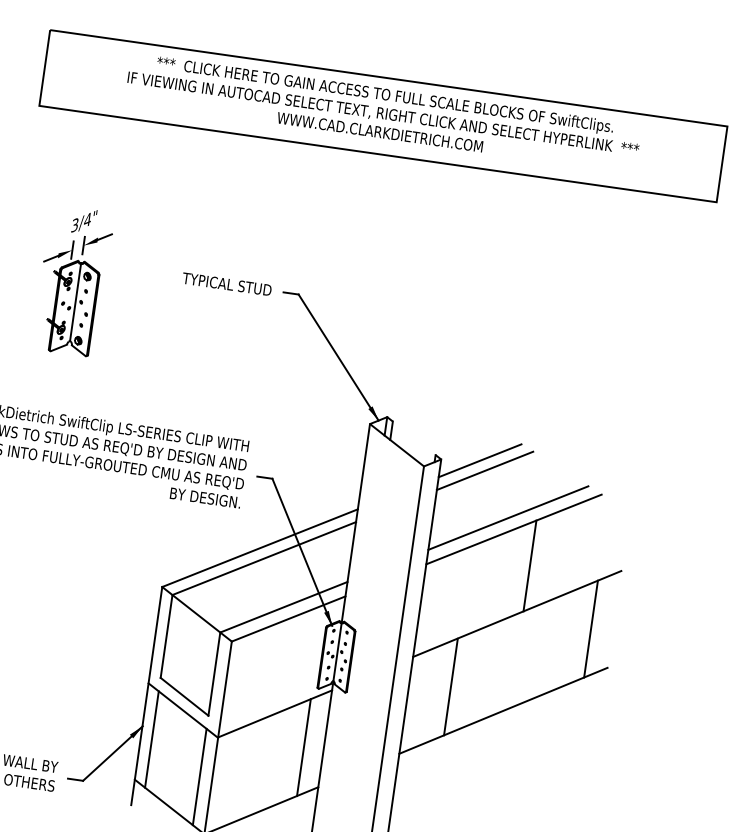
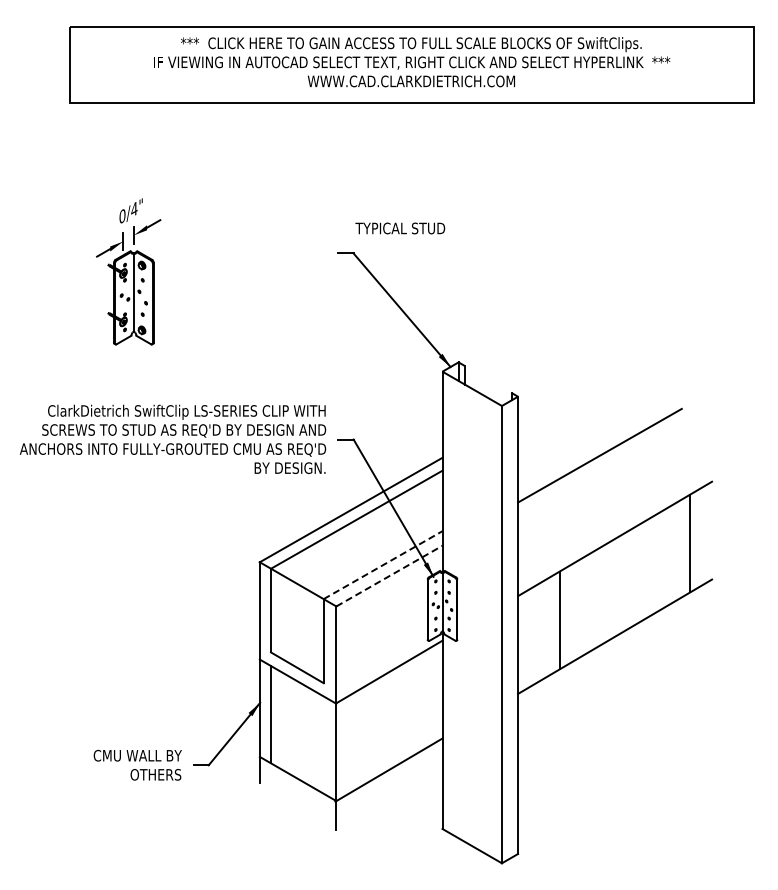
text: (75, 225) -> (122, 216), 3/4" -> 0/4"
text: (227, 284) -> (400, 228), moved
line: (479, 460) -> (556, 392), removed
line: (485, 470) -> (563, 401), removed
line: (508, 517) -> (592, 444), removed
line: (529, 565) -> (620, 489), removed
line: (284, 606) -> (383, 564), solid -> dashed
line: (288, 618) -> (389, 575), solid -> dashed
line: (303, 747) -> (422, 701), removed
line: (199, 776) -> (323, 744), removed

